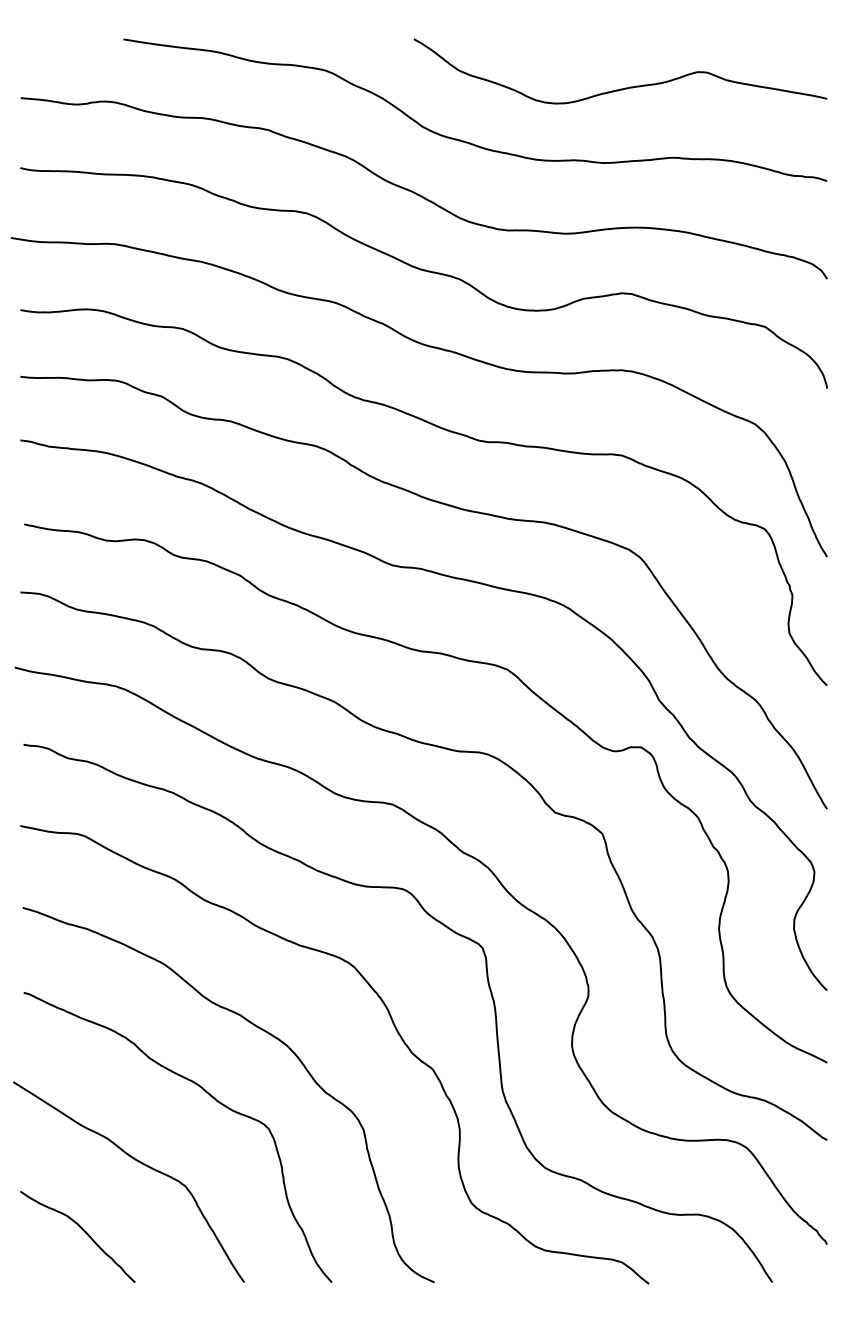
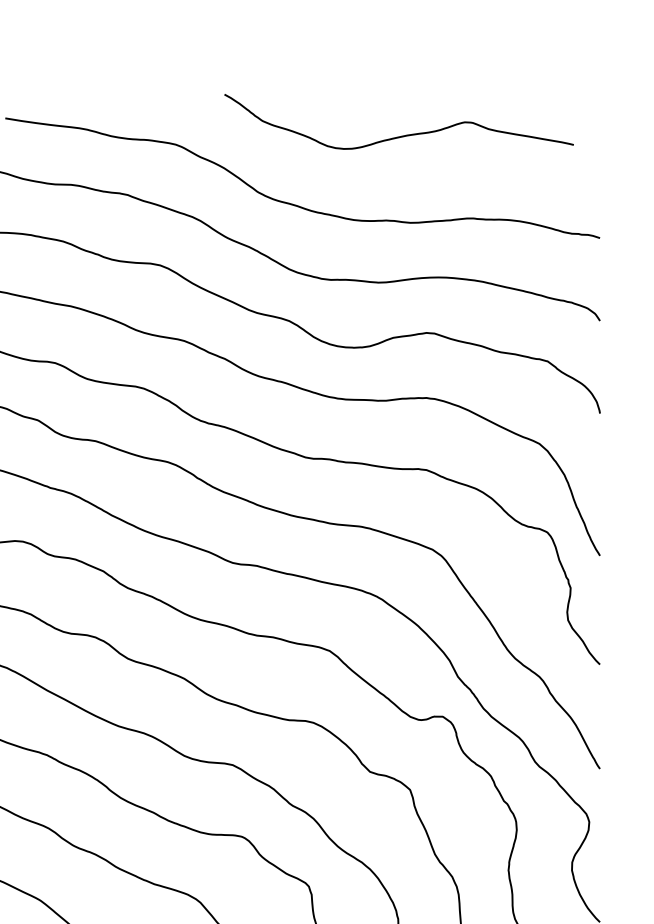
curve: (625, 87) -> (403, 135), moved

